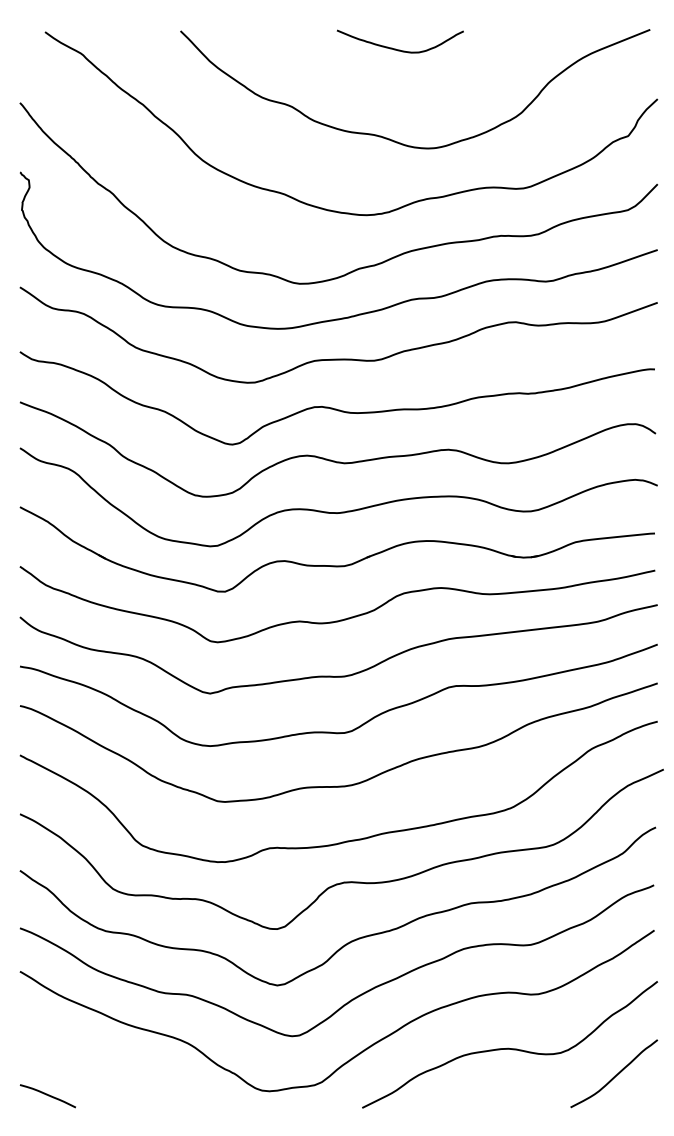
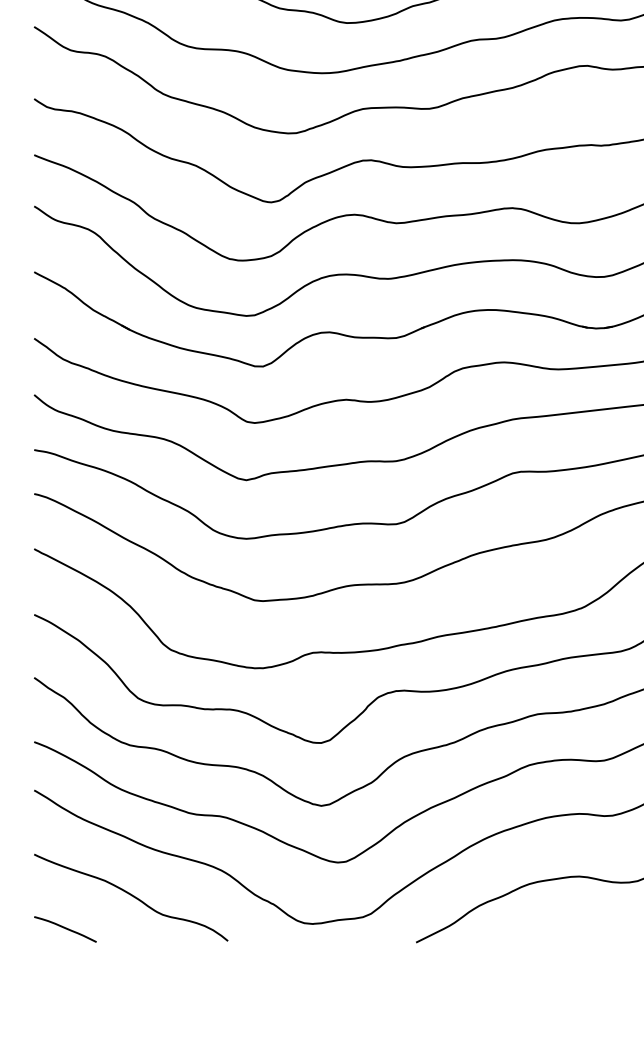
curve: (106, 1066) -> (130, 896), added

